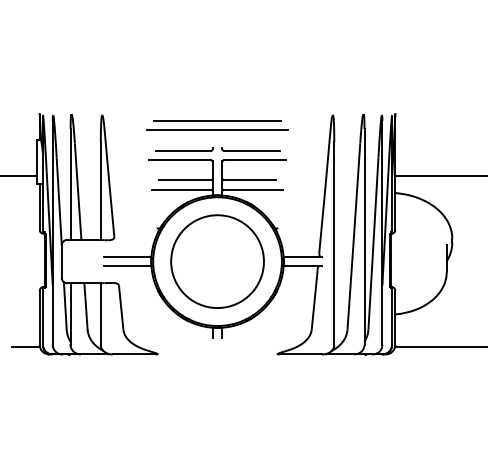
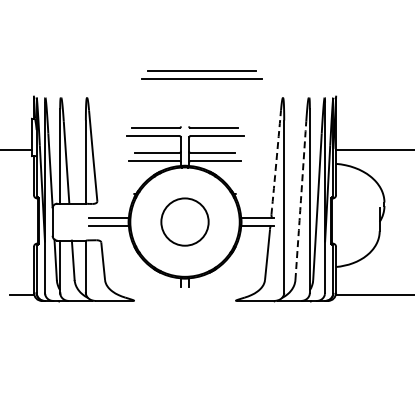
part: (216, 124) -> (201, 74), moved
arc: (325, 191) -> (276, 162), solid -> dashed
arc: (353, 236) -> (300, 200), solid -> dashed
circle: (216, 260) -> (184, 221), size x0.6

